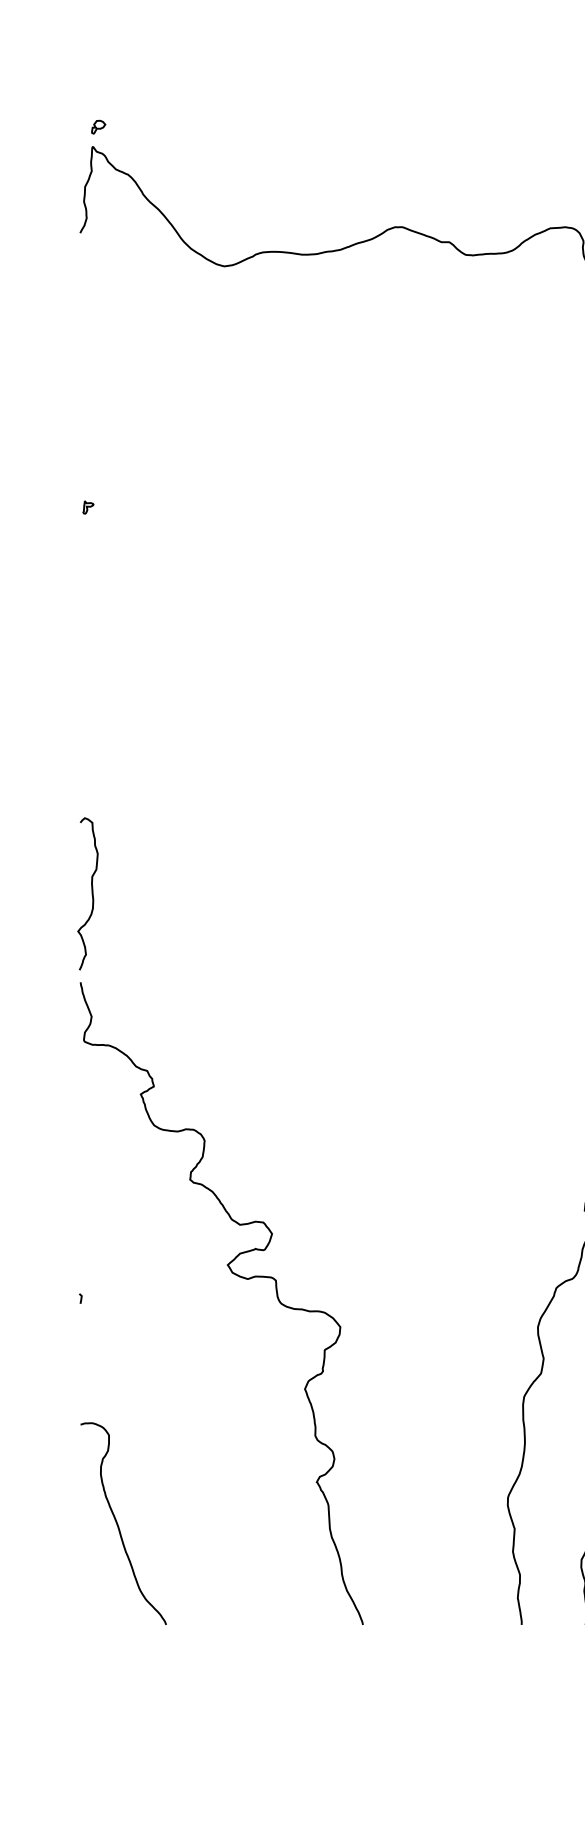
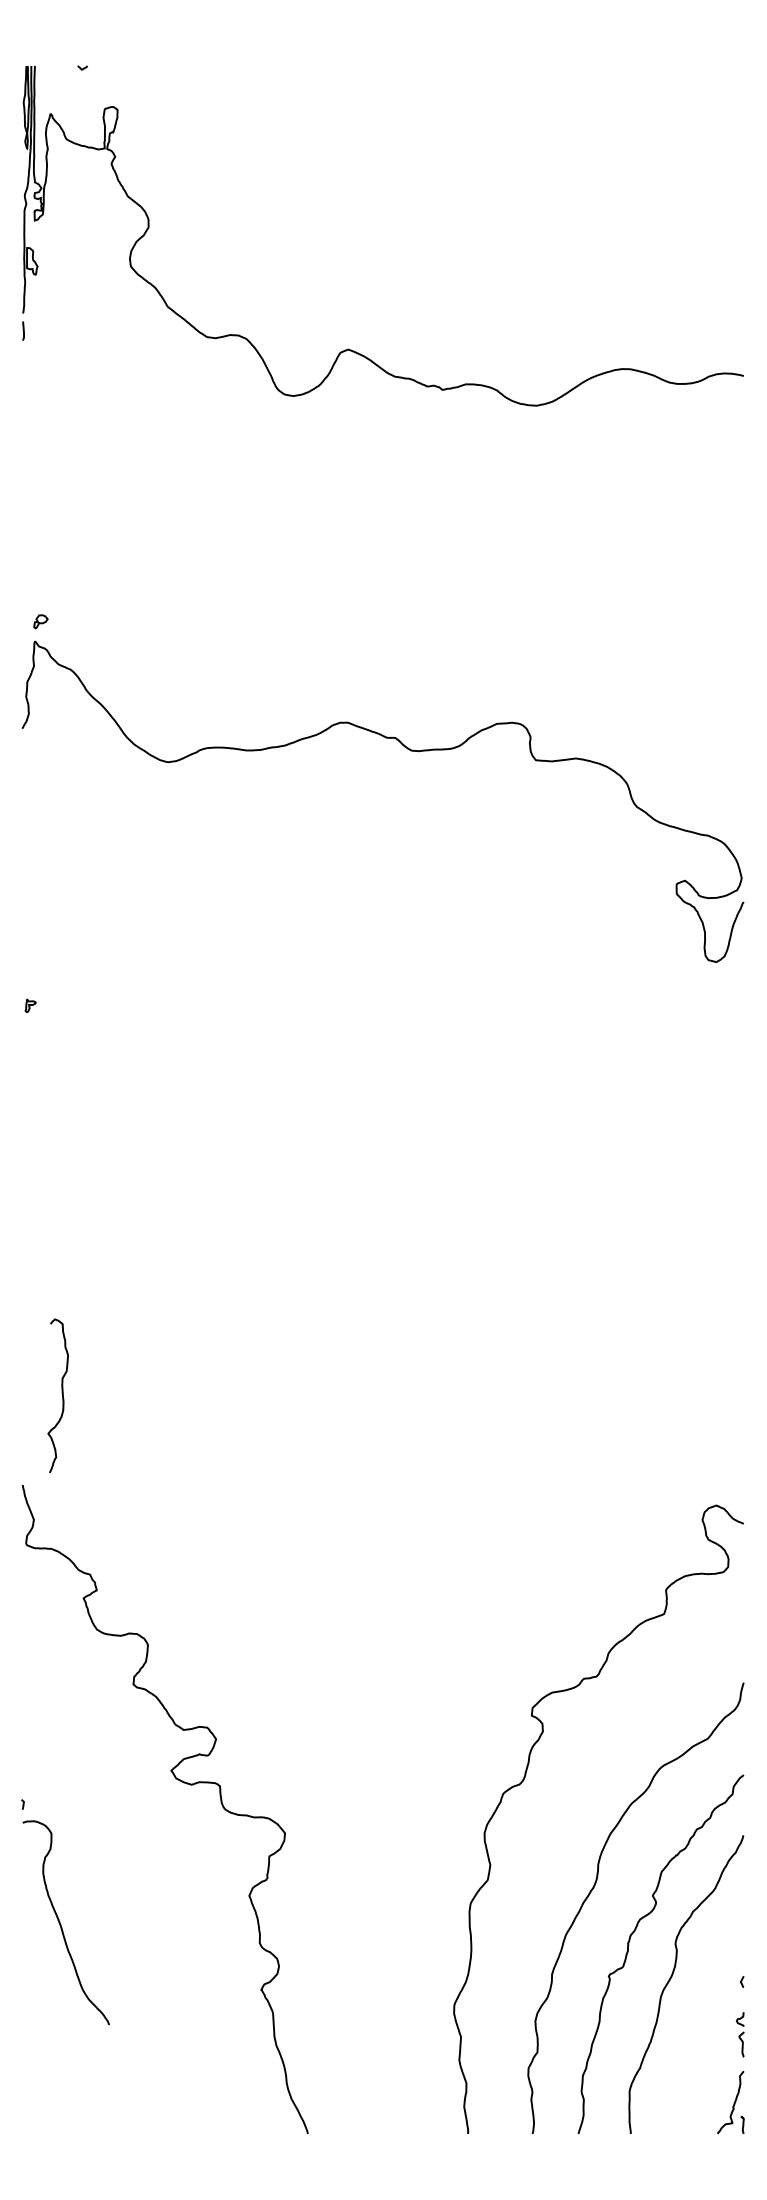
curve: (91, 891) -> (61, 1393), moved
curve: (118, 1525) -> (61, 1924), moved

